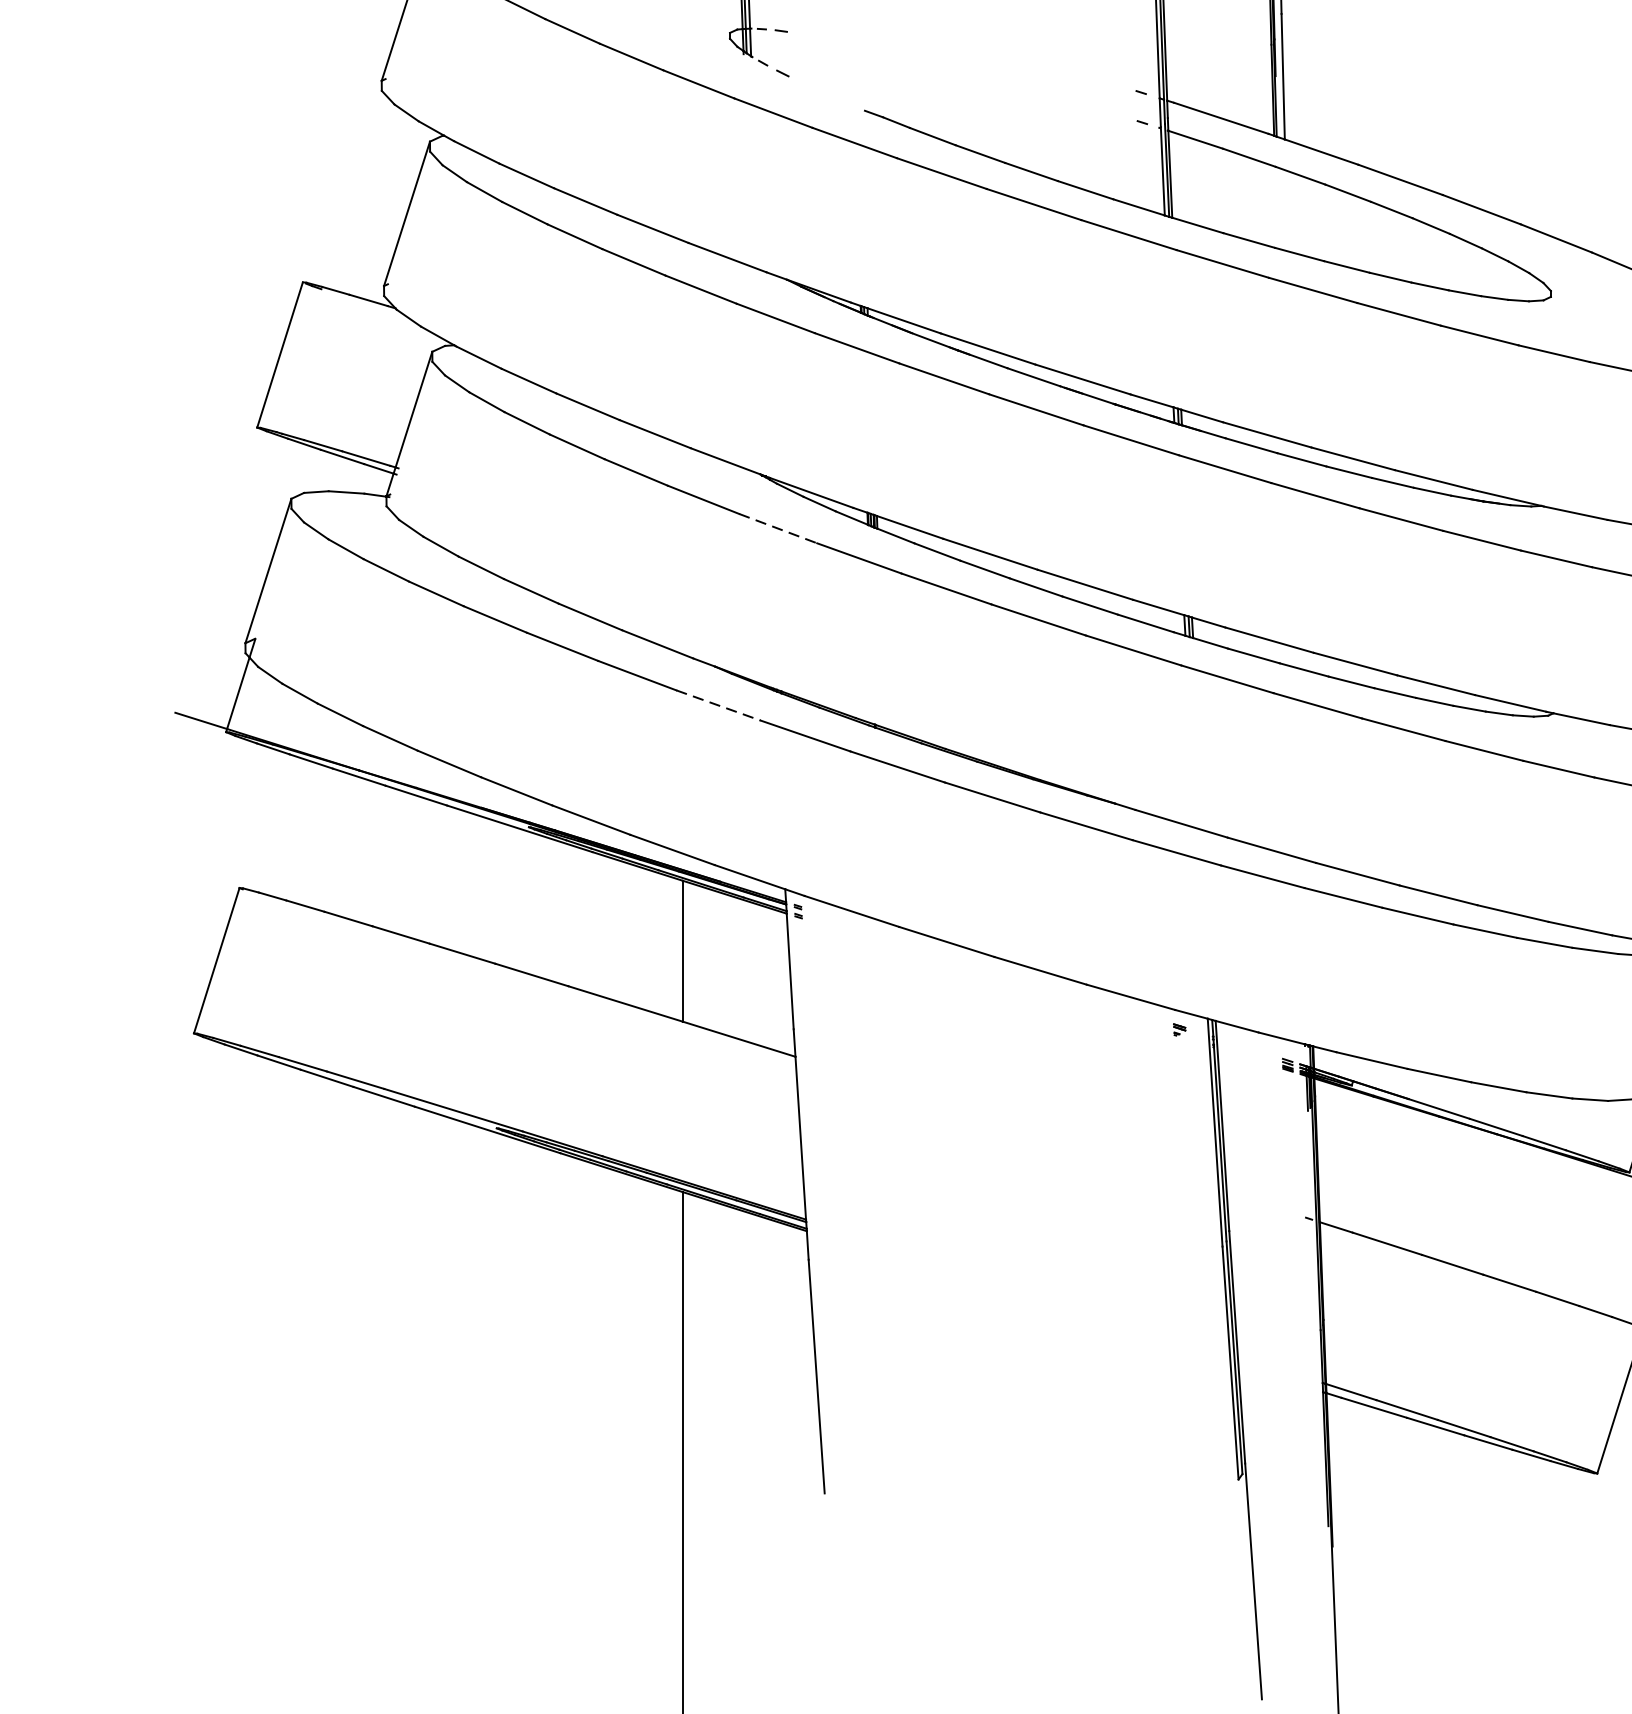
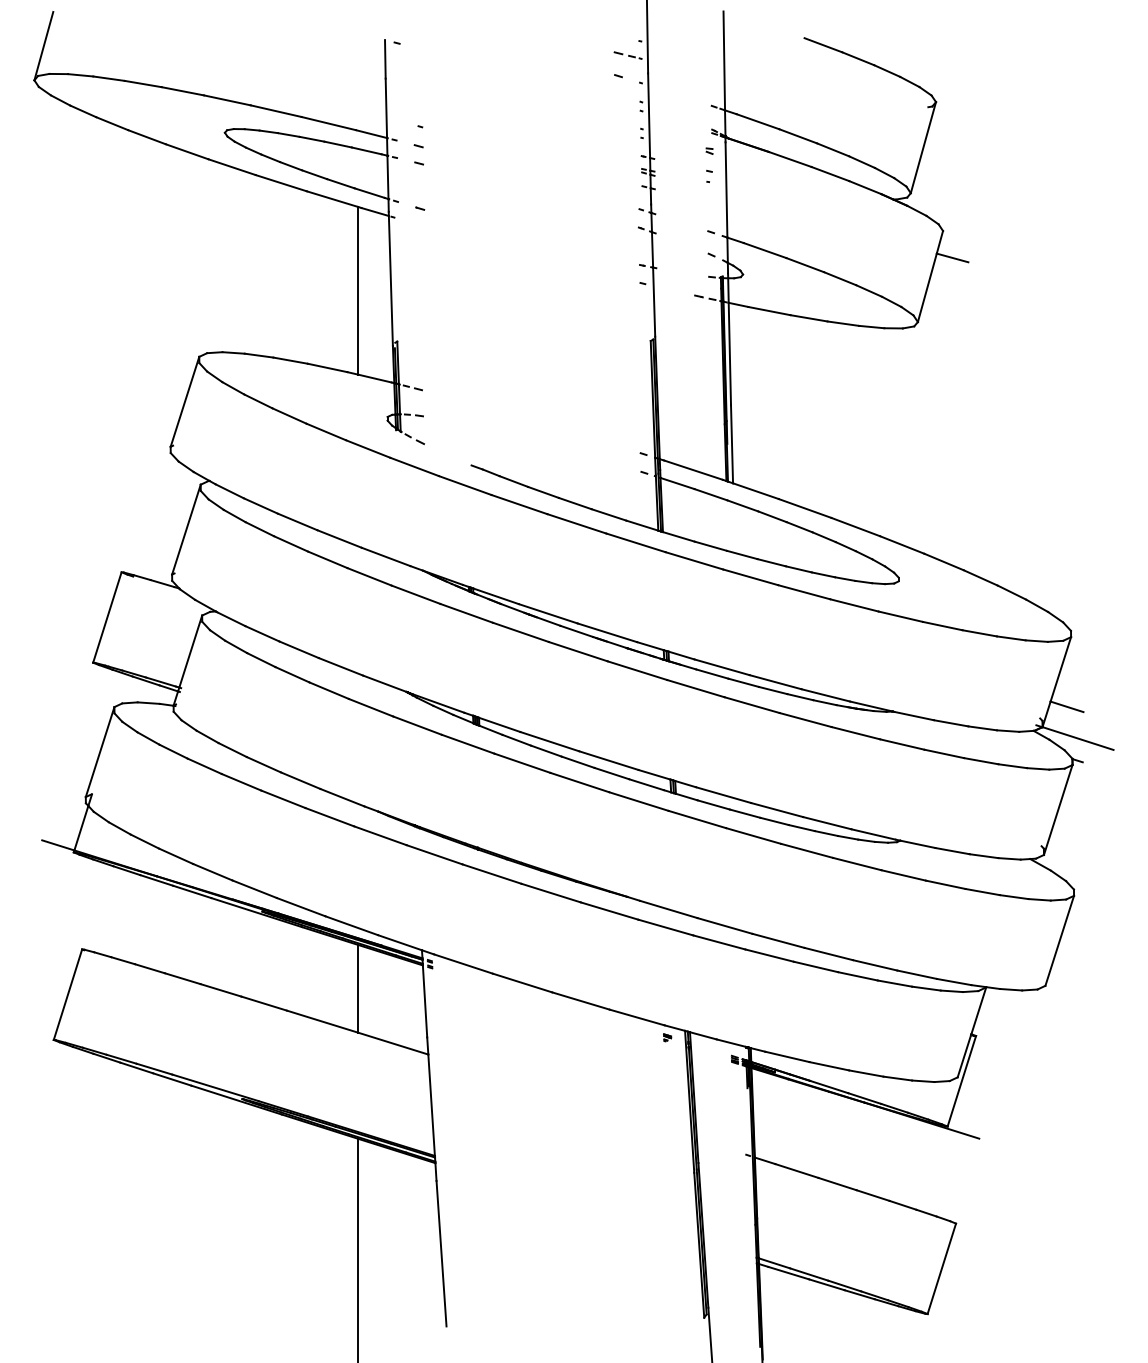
line: (778, 528) -> (417, 725), dashed -> solid
line: (718, 705) -> (380, 835), dashed -> solid

